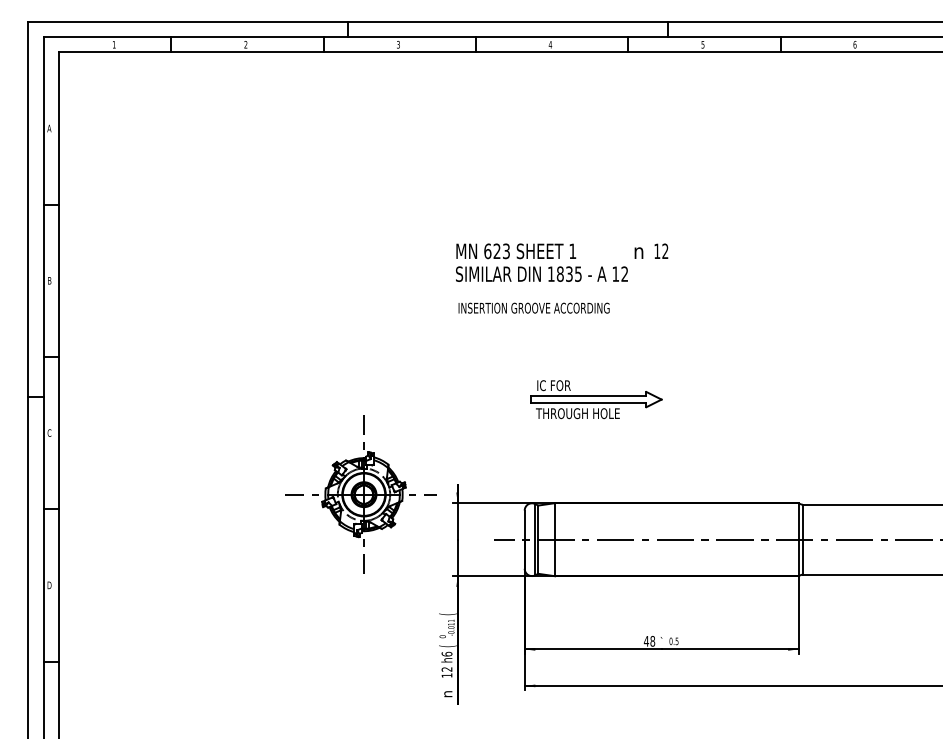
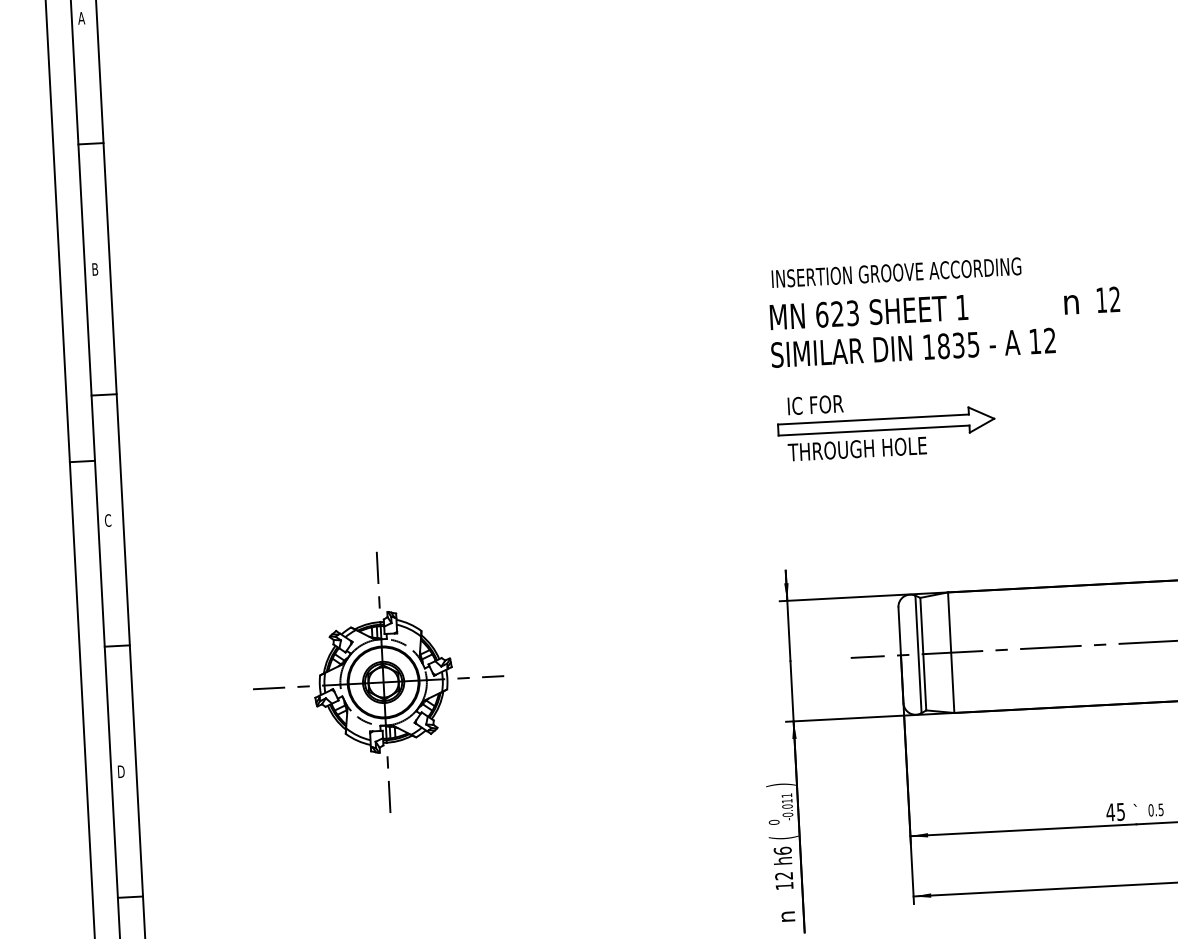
text: (562, 262) -> (946, 326), moved
part: (596, 399) -> (886, 424), moved
part: (360, 494) -> (377, 682), moved
text: (447, 614) -> (780, 785), ( -> )
text: (652, 641) -> (1120, 812), 48 -> 45

